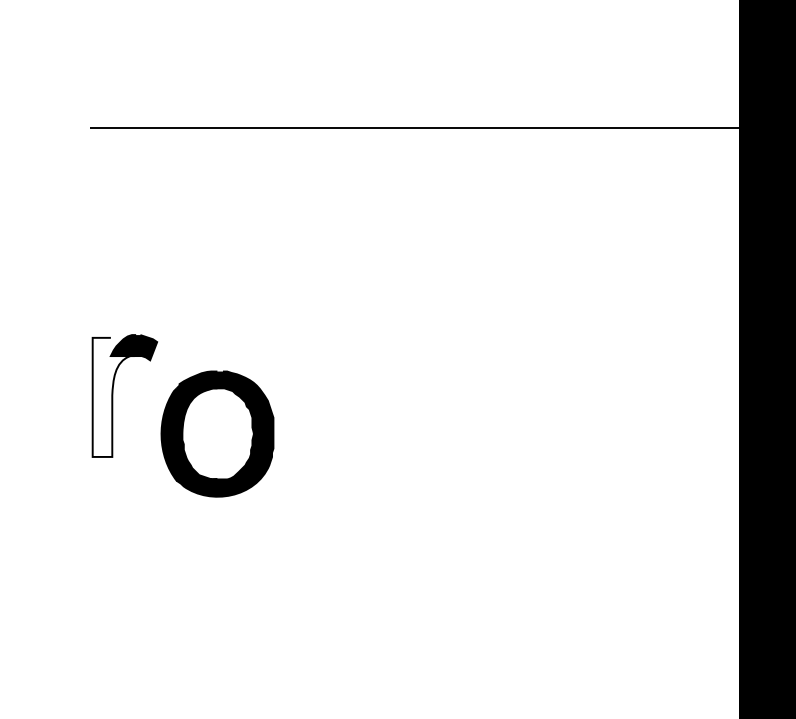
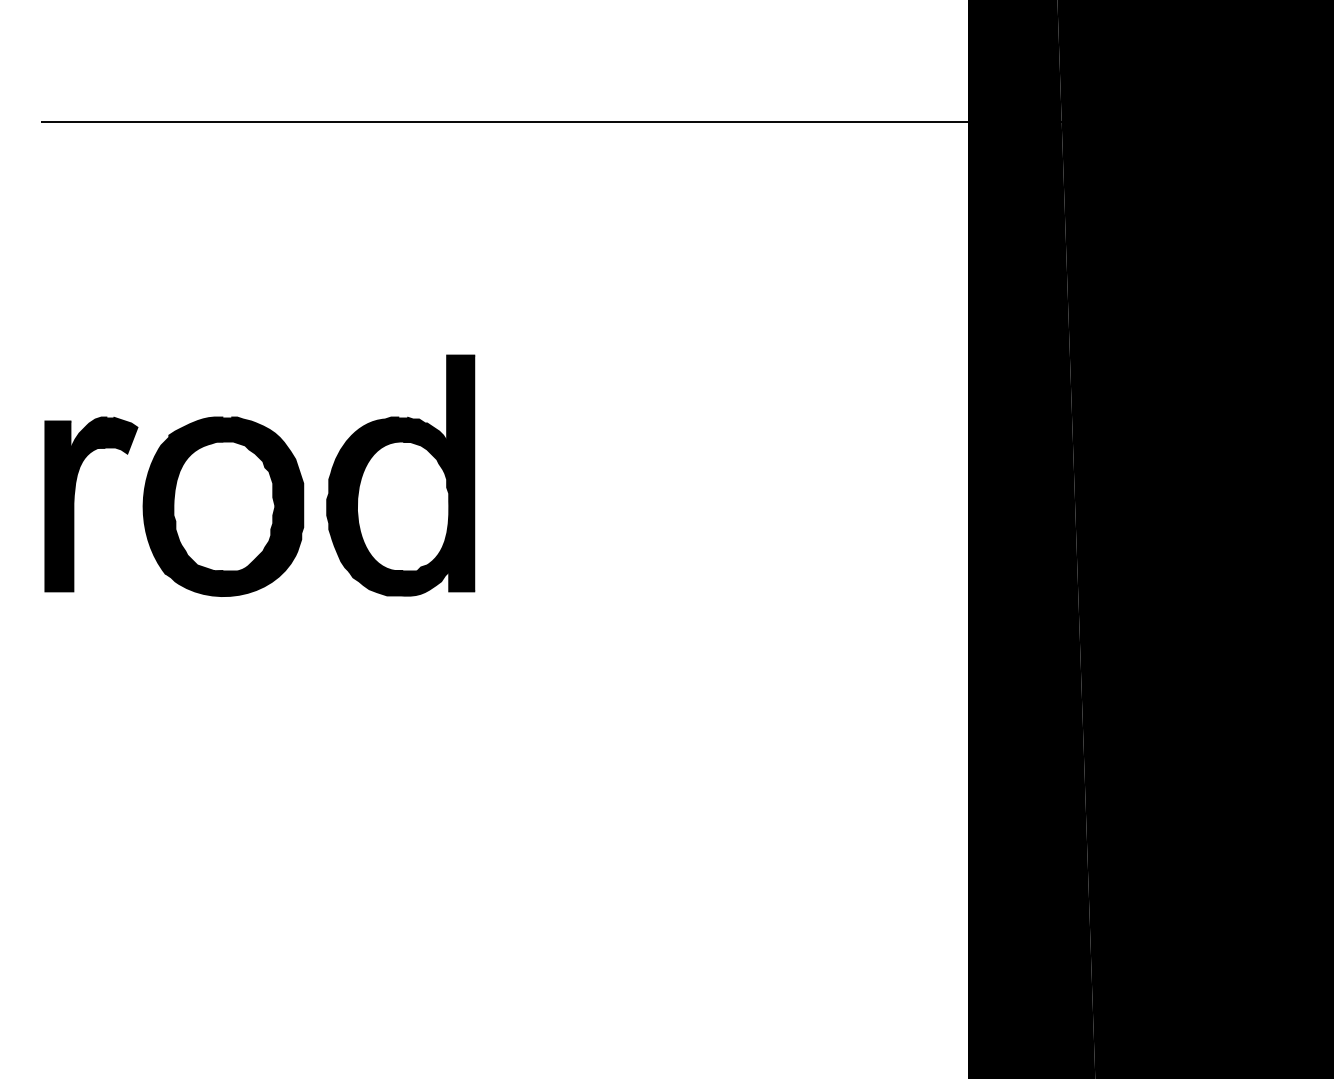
part: (341, 375) -> (400, 475), added
fill: (113, 397) -> (75, 506), added
part: (217, 433) -> (223, 506), moved

